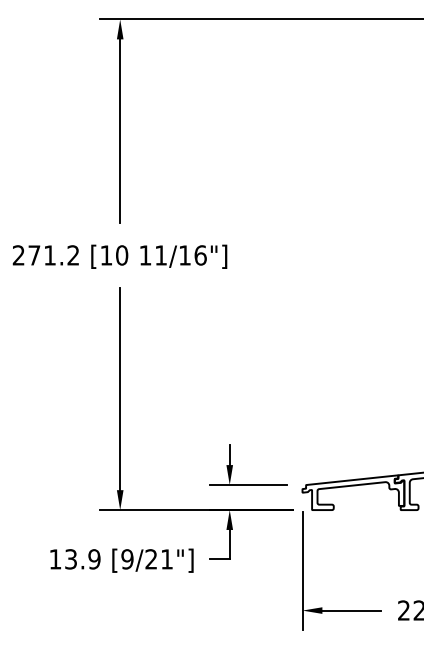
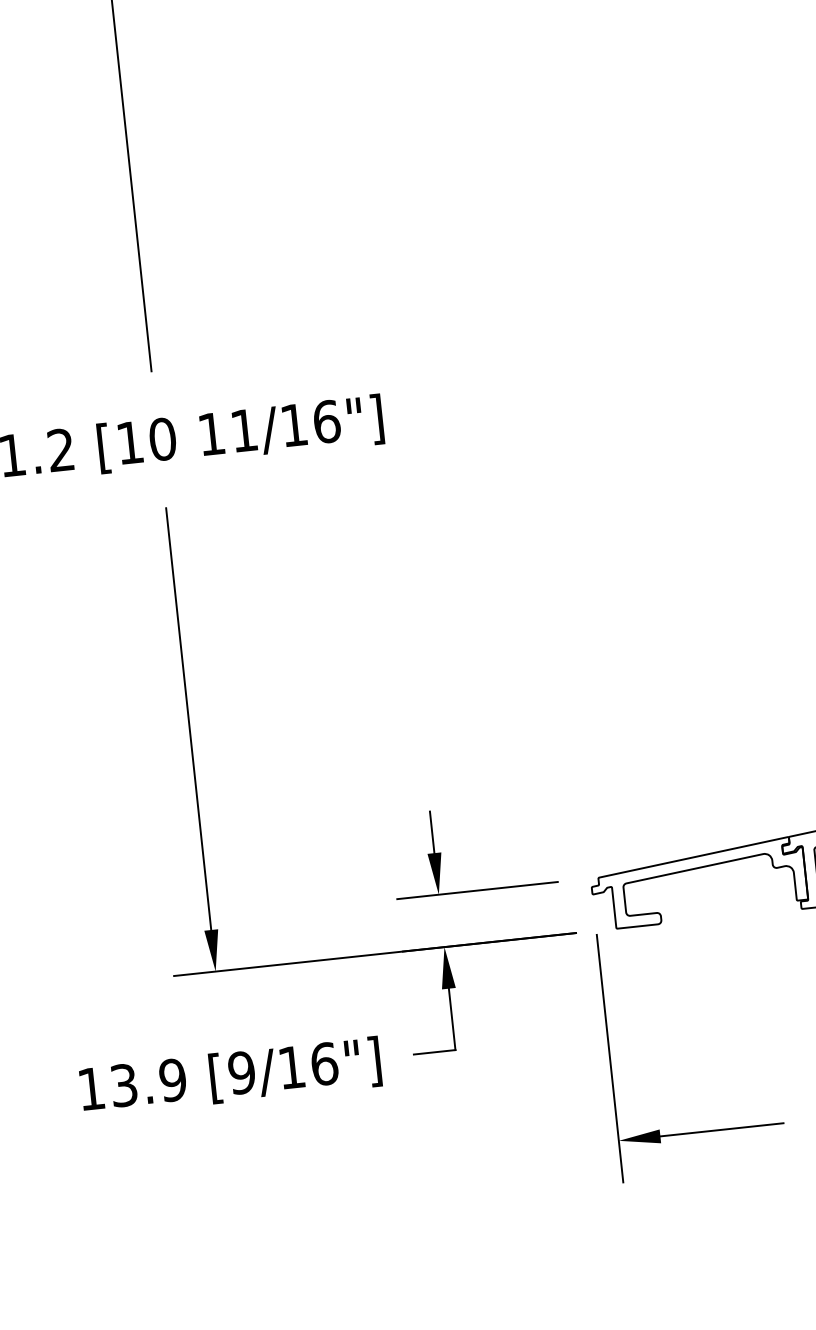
text: (159, 559) -> (308, 1066), [9/21"] -> [9/16"]

